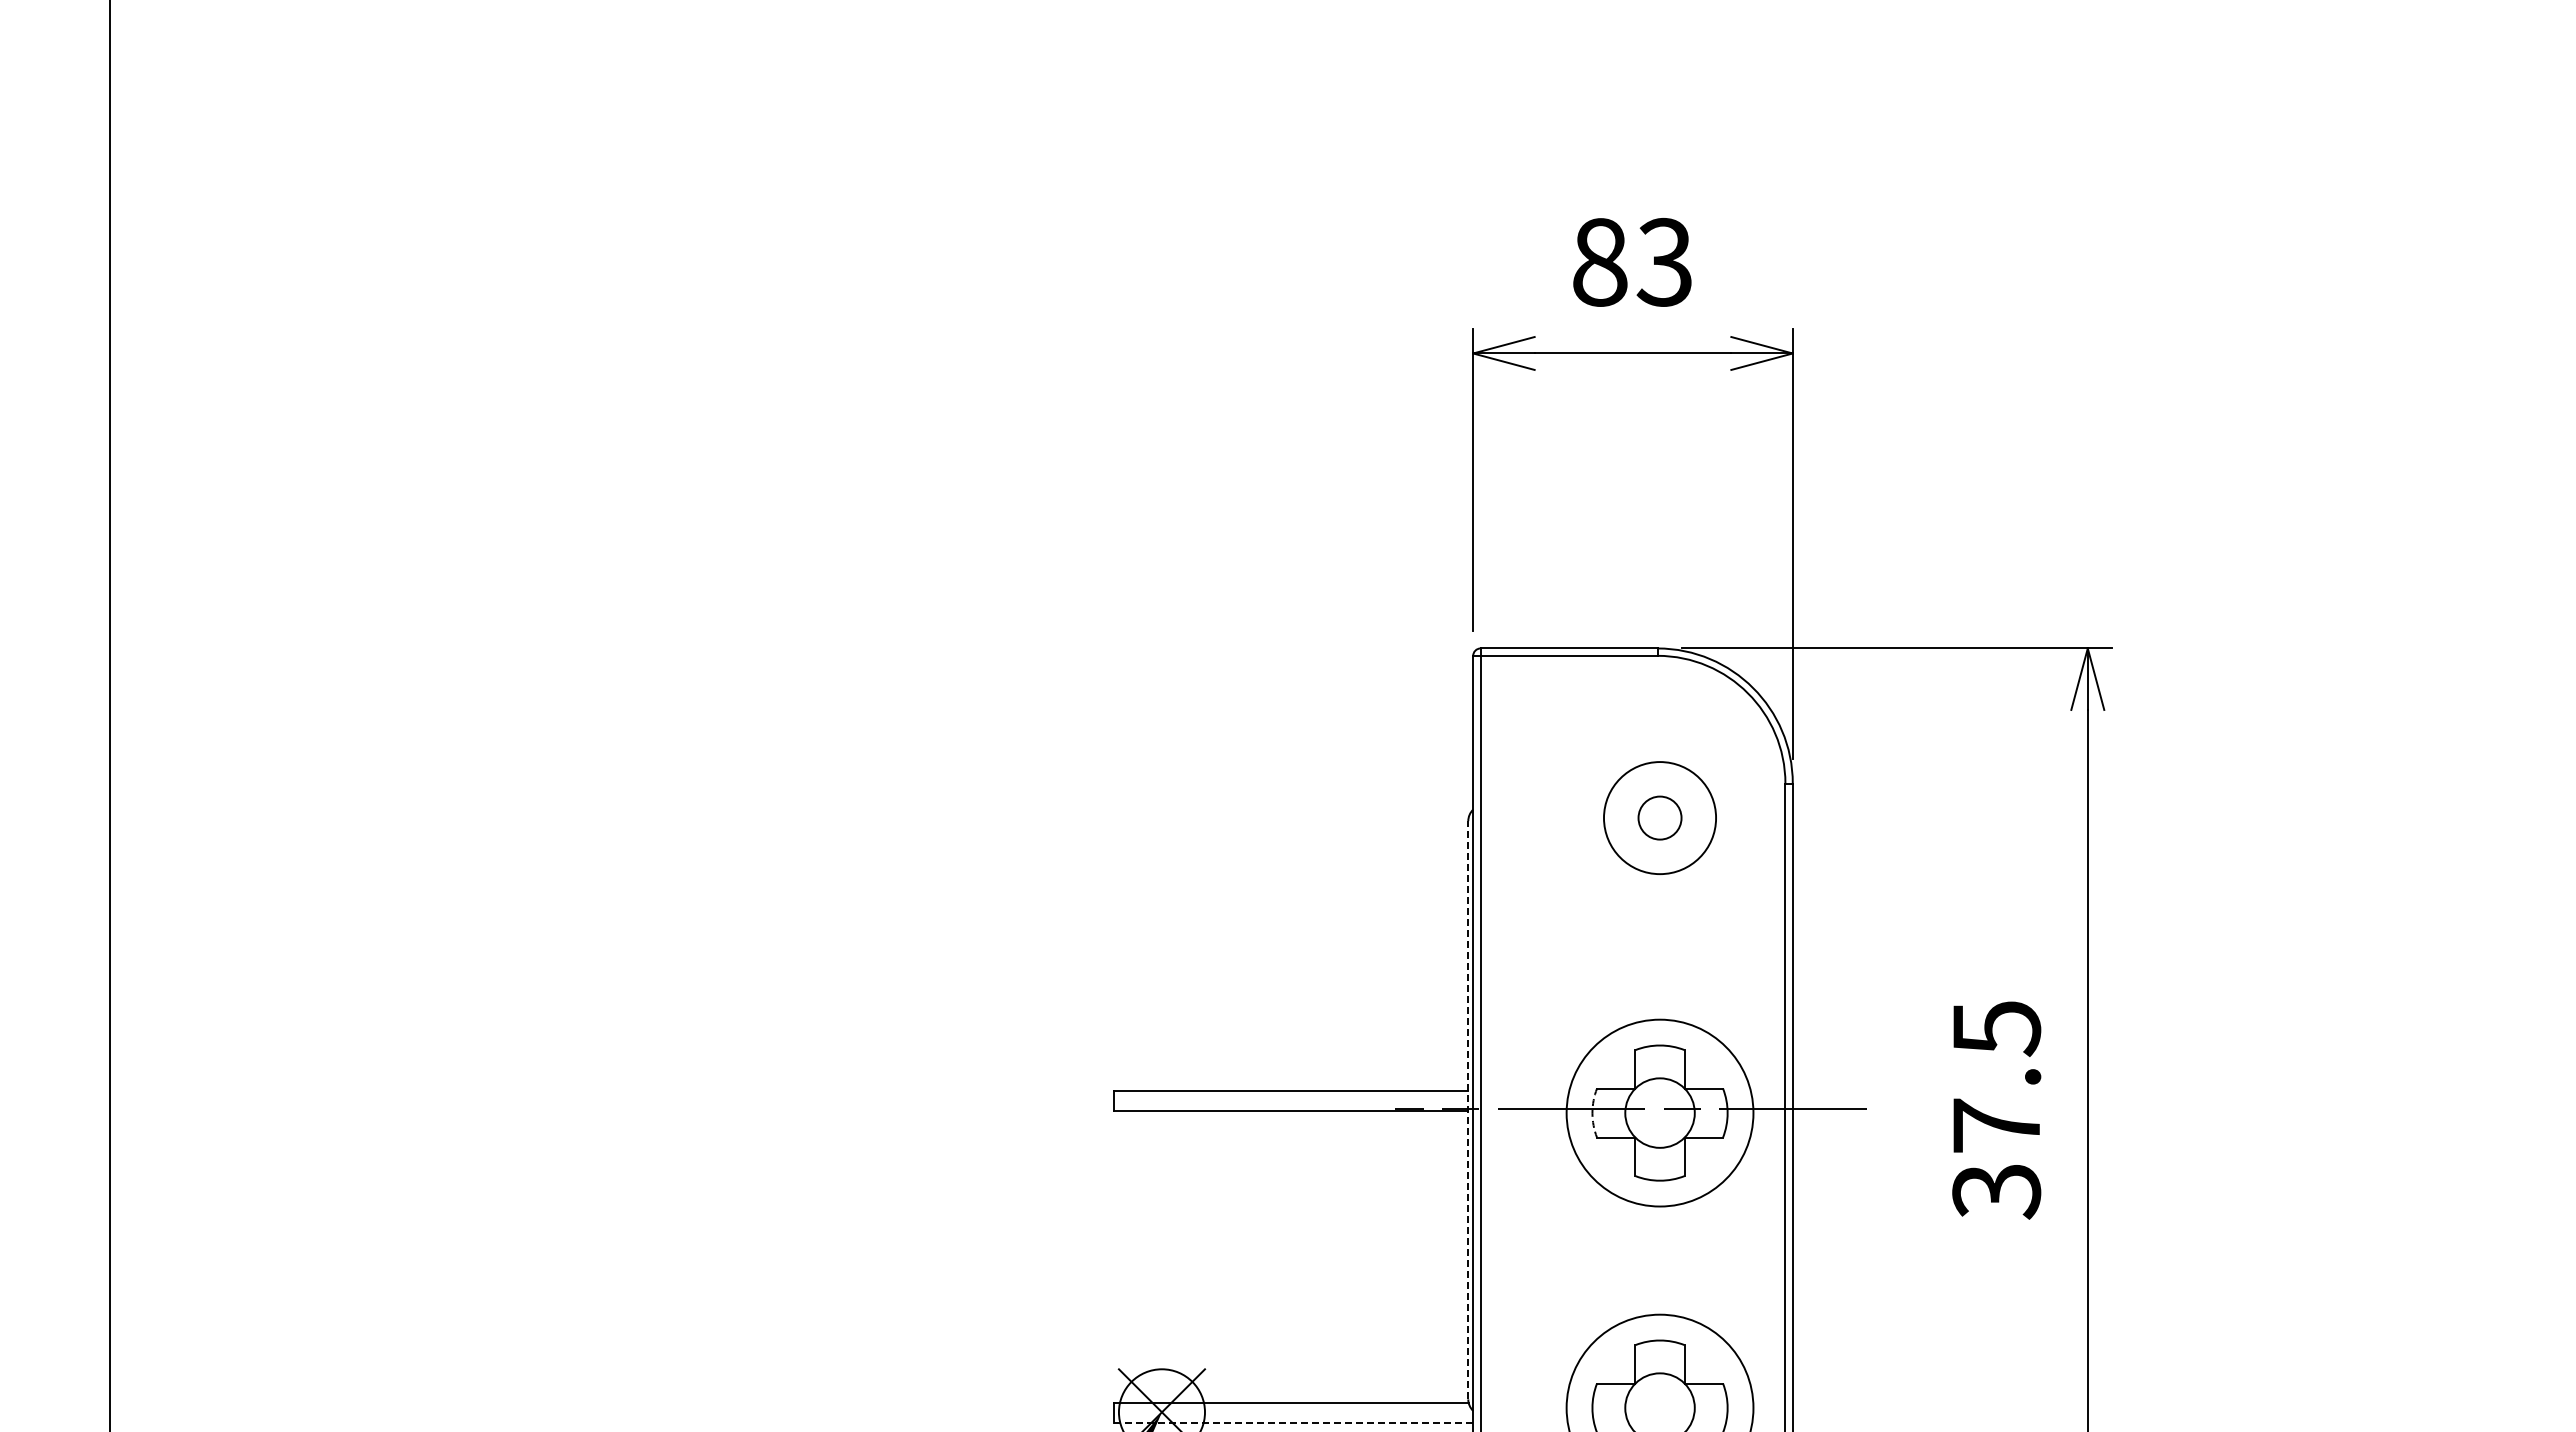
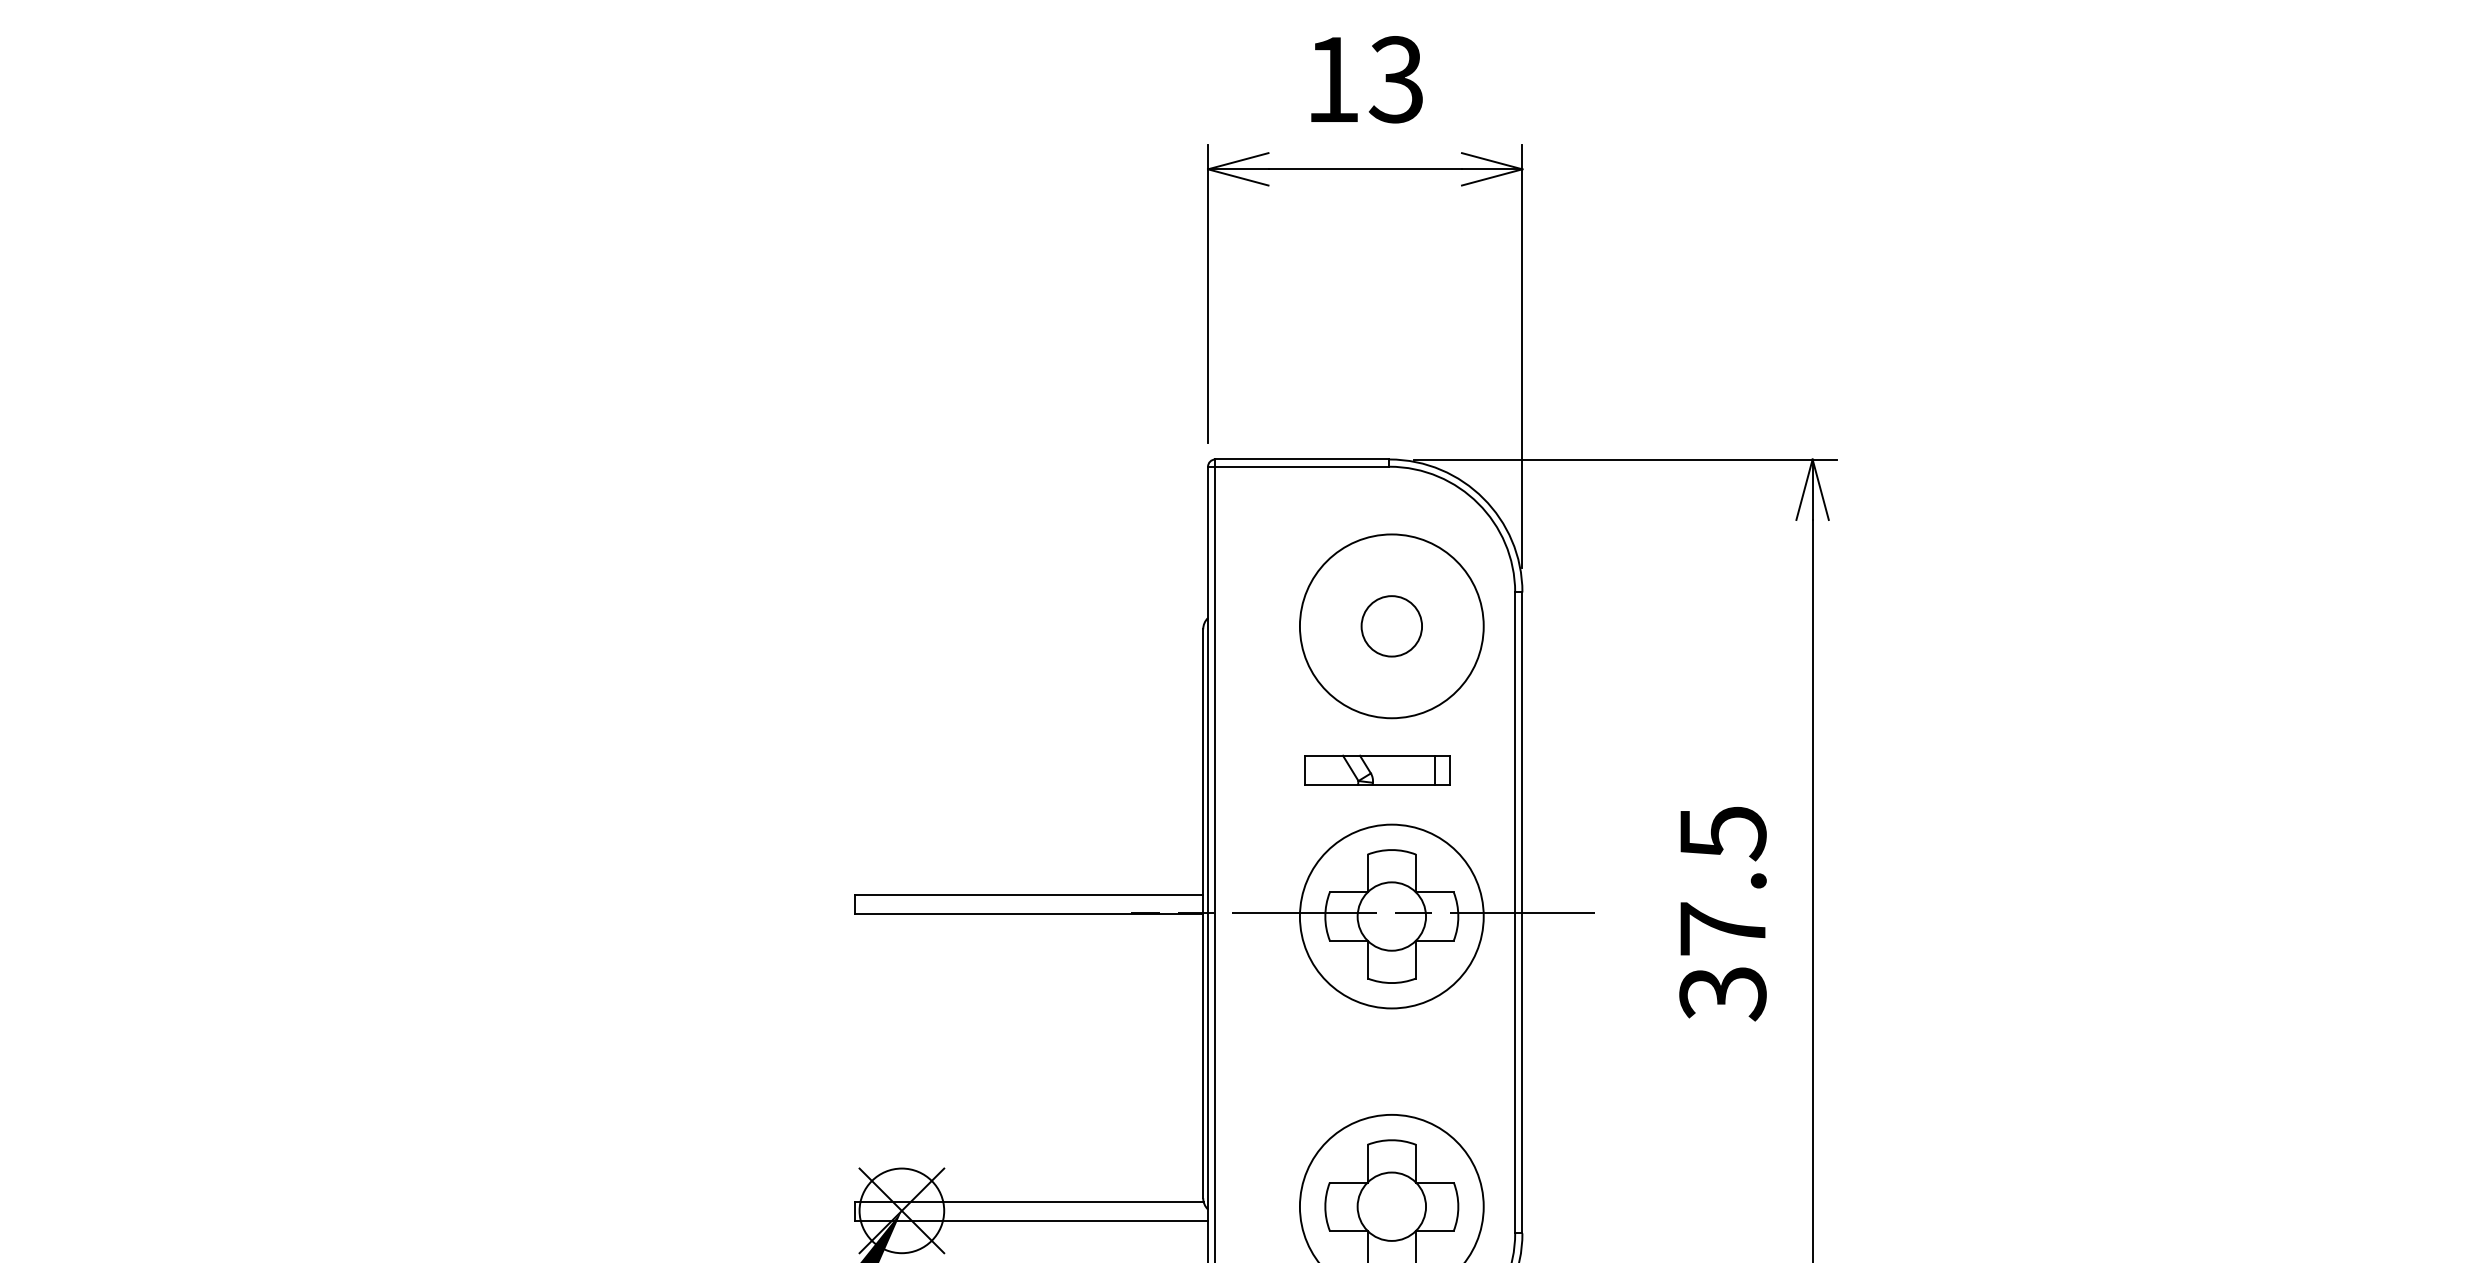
text: (1600, 262) -> (1333, 79), 83 -> 13
circle: (1659, 817) -> (1391, 625), size x1.43
circle: (1659, 817) -> (1391, 625), size x1.67
part: (1645, 963) -> (1377, 769), added
line: (1468, 1109) -> (1203, 913), dashed -> solid
arc: (1592, 1113) -> (1325, 916), dashed -> solid
line: (1294, 1422) -> (1032, 1220), dashed -> solid

